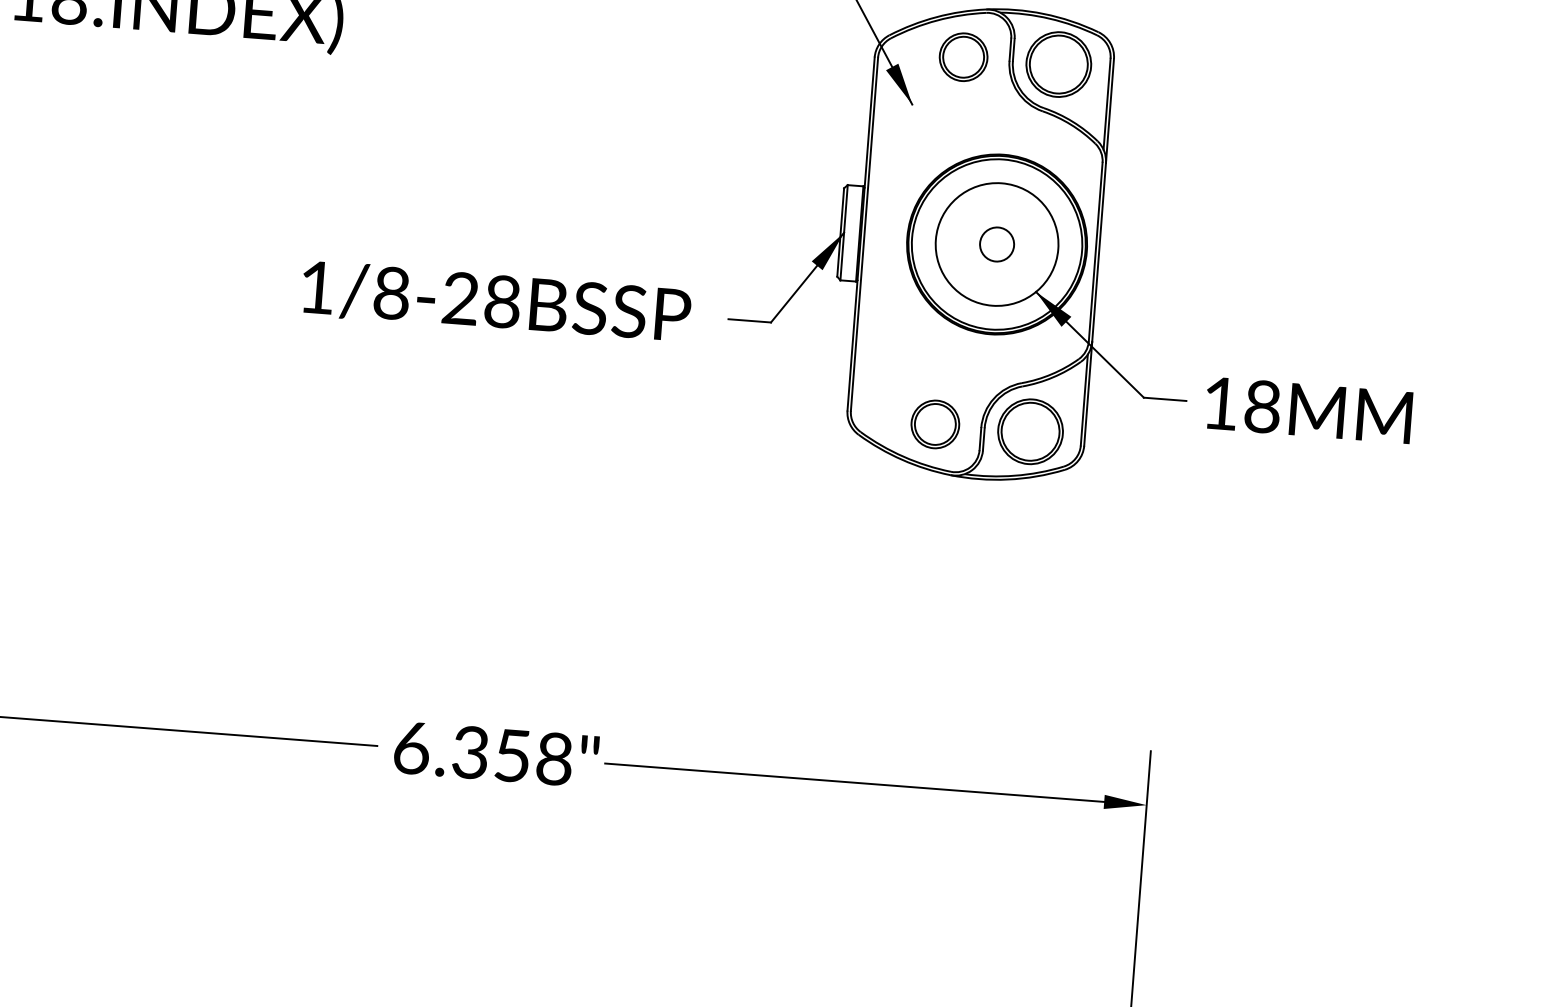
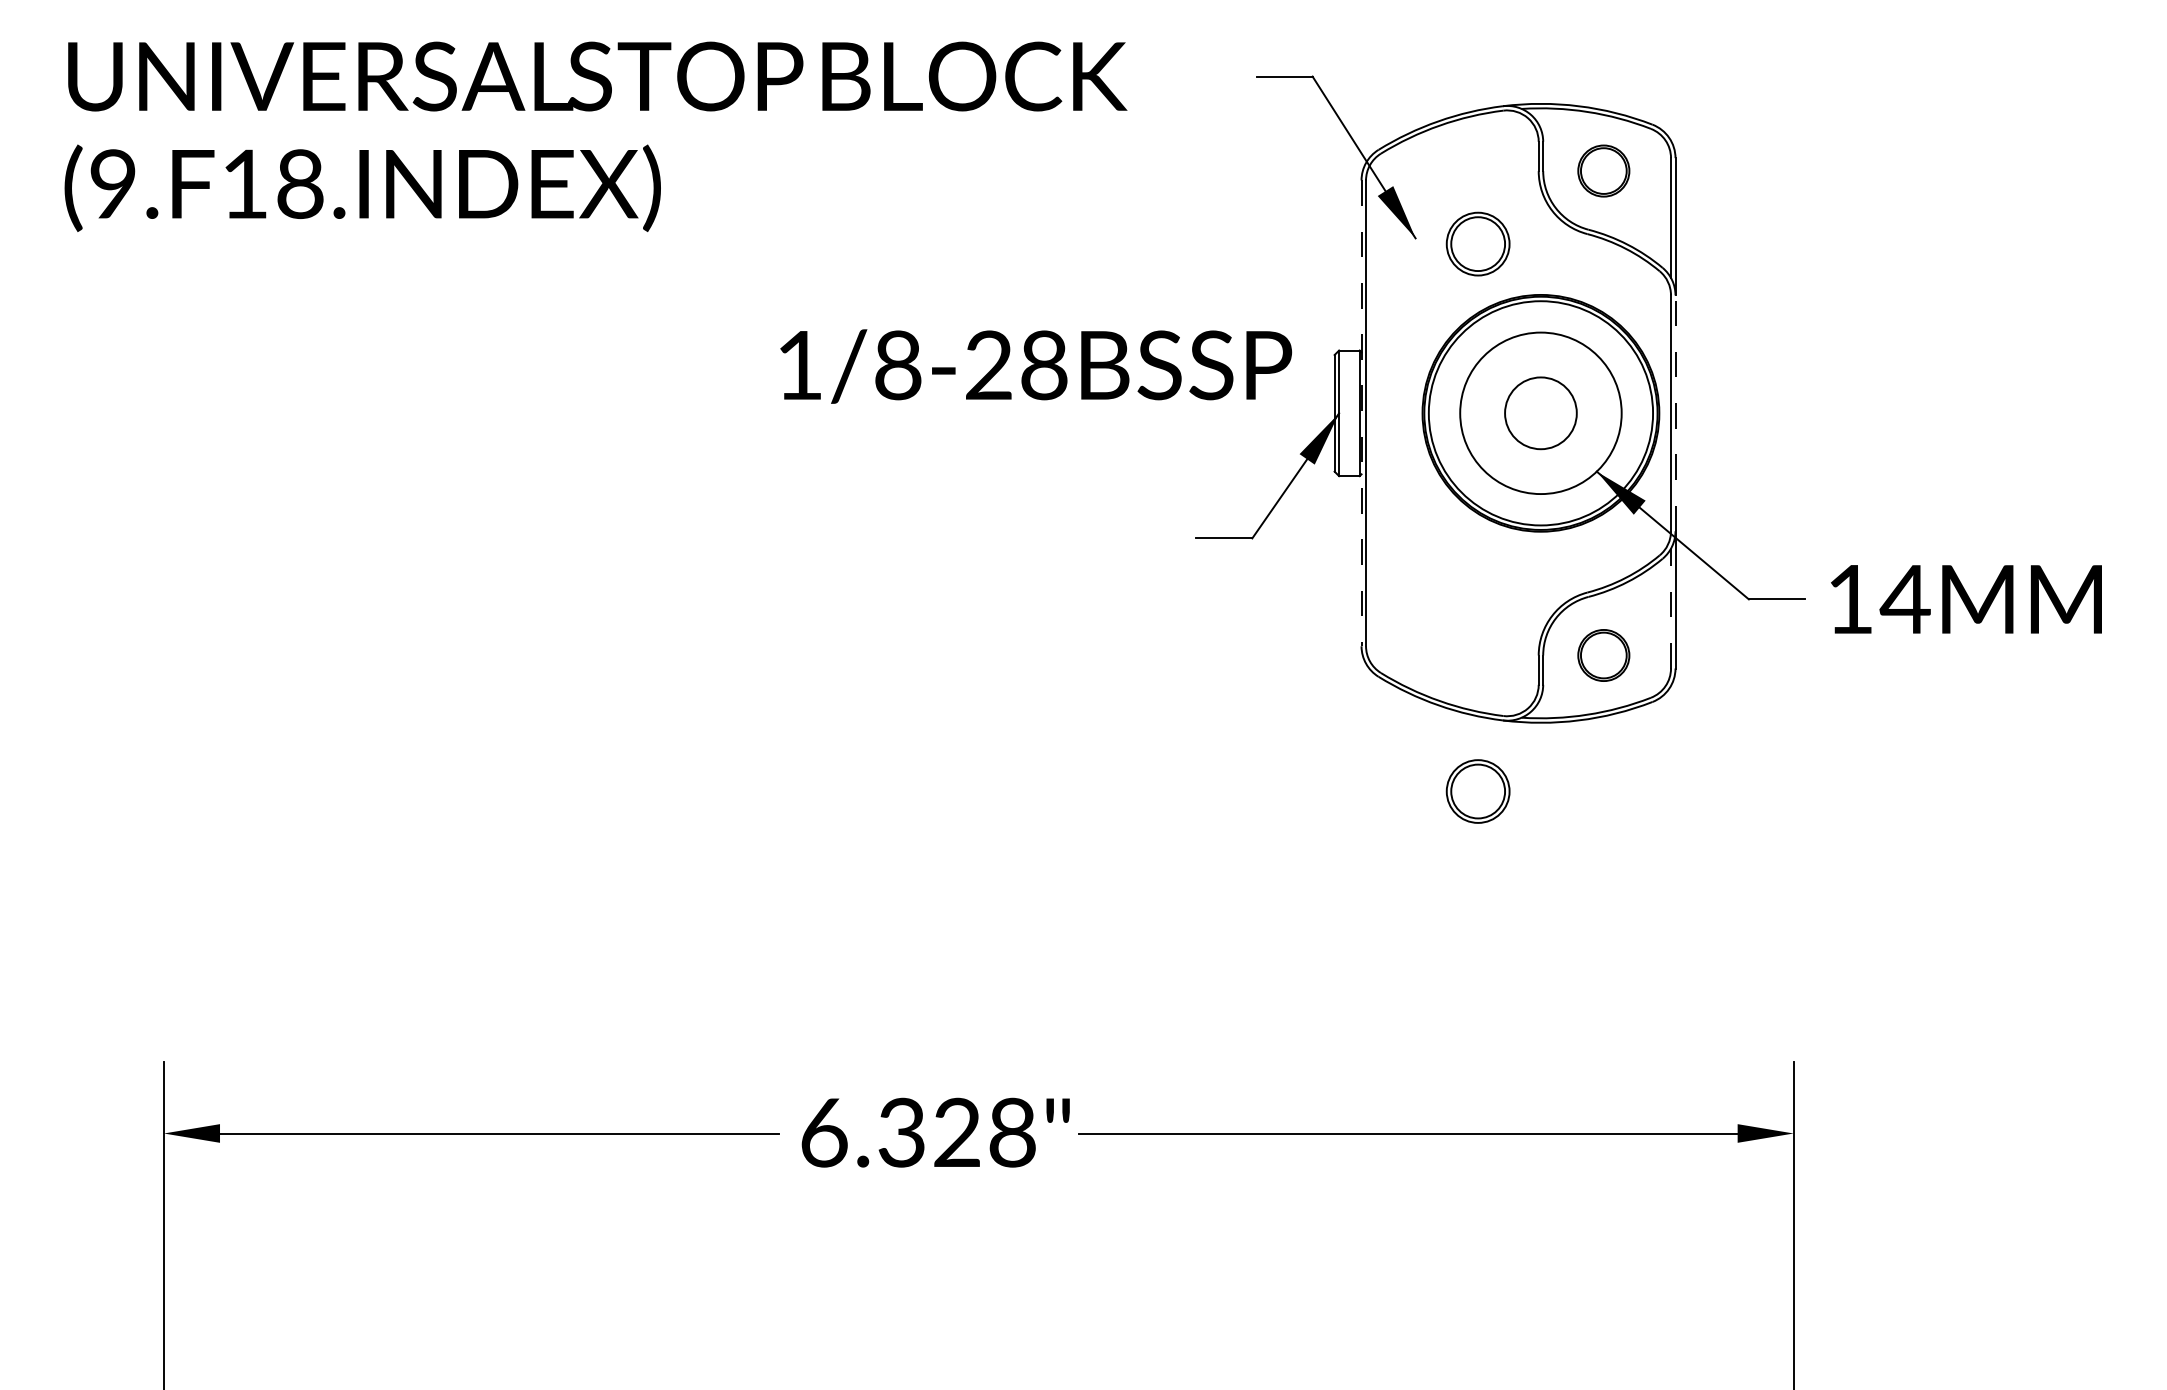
part: (963, 56) -> (1477, 243), moved
part: (1058, 64) -> (1603, 170), size x0.6
line: (861, 234) -> (1361, 413), solid -> dashed
circle: (996, 243) -> (1540, 412), size x1.6
line: (1099, 252) -> (1675, 413), solid -> dashed
text: (496, 302) -> (1036, 366), moved
line: (1084, 400) -> (1671, 608), solid -> dashed
text: (1261, 406) -> (1904, 599), 18MM -> 14MM
part: (934, 424) -> (1477, 791), moved
part: (1030, 431) -> (1603, 655), size x0.6
text: (512, 755) -> (956, 1132), 6.358" -> 6.328"

